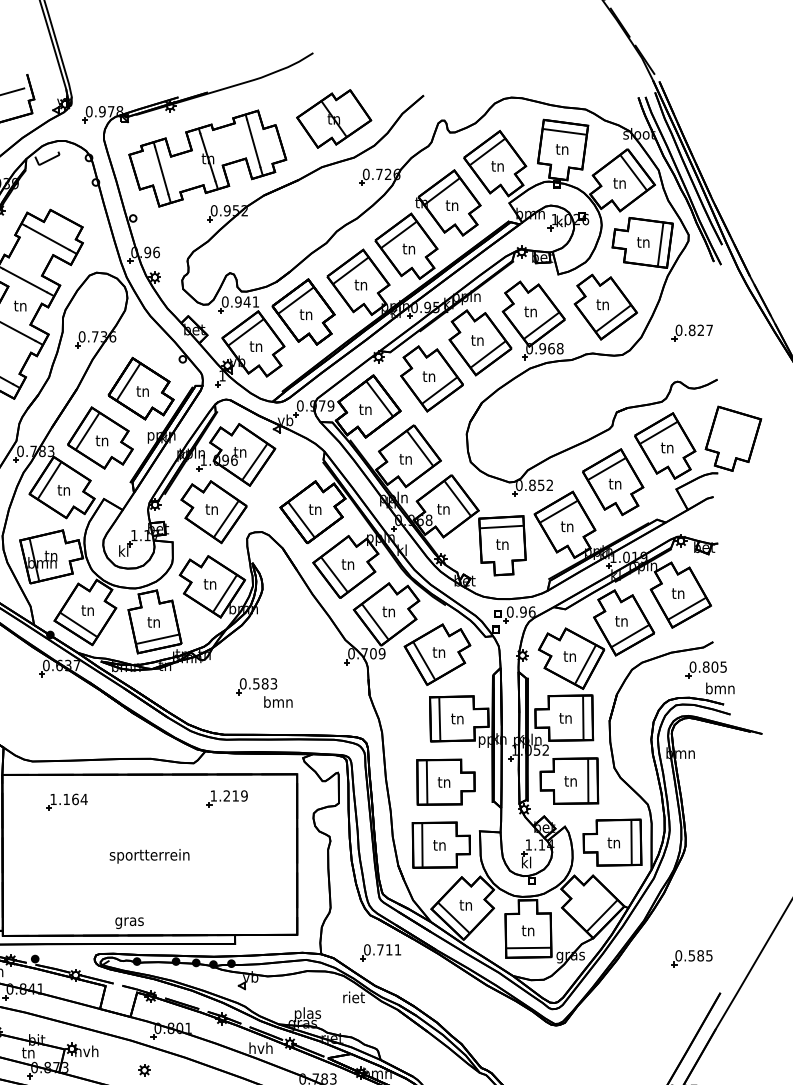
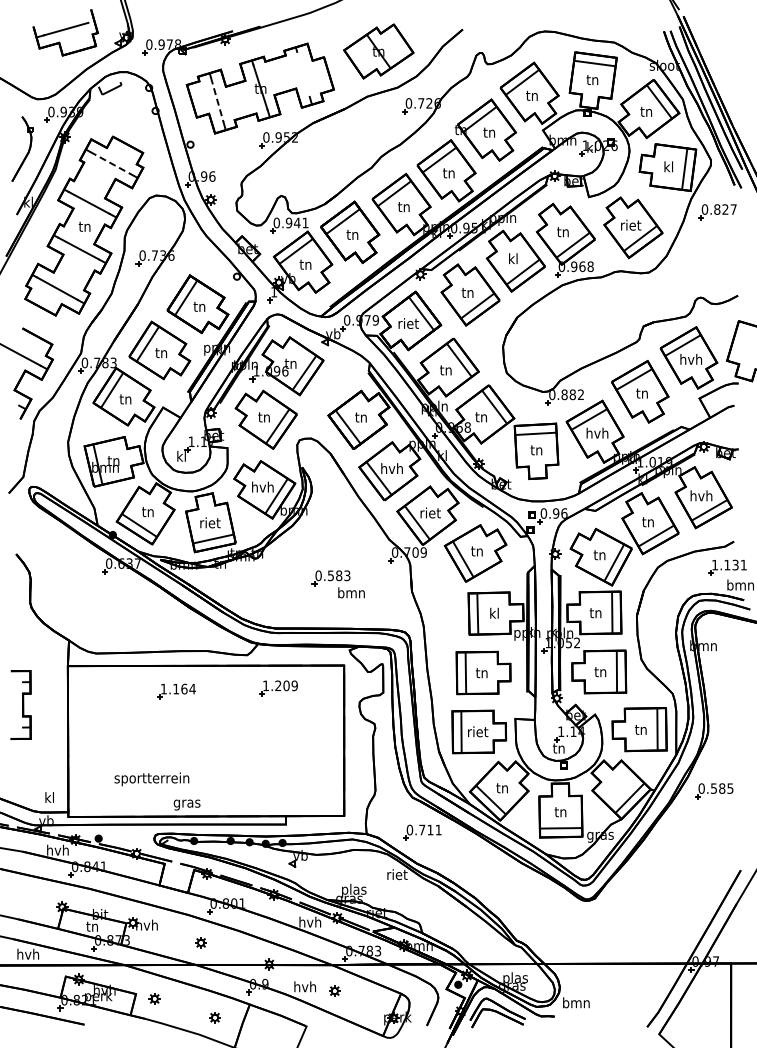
line: (253, 143) -> (303, 74), removed
line: (162, 171) -> (217, 100), solid -> dashed
line: (47, 238) -> (110, 163), solid -> dashed
text: (643, 241) -> (668, 166), tn -> kl
text: (603, 303) -> (631, 224), tn -> riet
part: (692, 333) -> (717, 212), moved
text: (476, 339) -> (512, 258), tn -> kl
text: (365, 409) -> (408, 323), tn -> riet
text: (667, 447) -> (691, 359), tn -> hvh
text: (540, 485) -> (572, 394), 0.852 -> 0.882
text: (567, 525) -> (597, 432), tn -> hvh
text: (347, 564) -> (391, 468), tn -> hvh
text: (210, 583) -> (262, 486), tn -> hvh
text: (678, 592) -> (701, 495), tn -> hvh
text: (389, 610) -> (430, 512), tn -> riet
text: (154, 621) -> (210, 522), tn -> riet
text: (708, 666) -> (729, 564), 0.805 -> 1.131
part: (263, 693) -> (337, 584), moved
text: (456, 717) -> (493, 612), tn -> kl
text: (235, 795) -> (286, 685), 1.219 -> 1.209
part: (67, 802) -> (176, 691), moved
text: (440, 844) -> (478, 731), tn -> riet
text: (149, 856) -> (151, 779), moved
text: (525, 861) -> (558, 747), kl -> tn
part: (692, 958) -> (714, 791), moved

